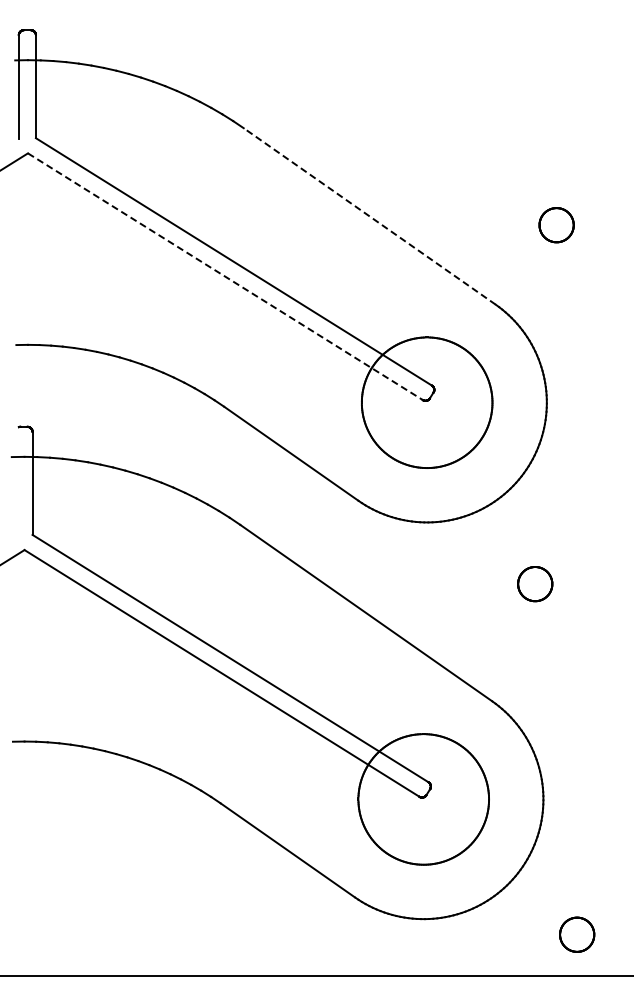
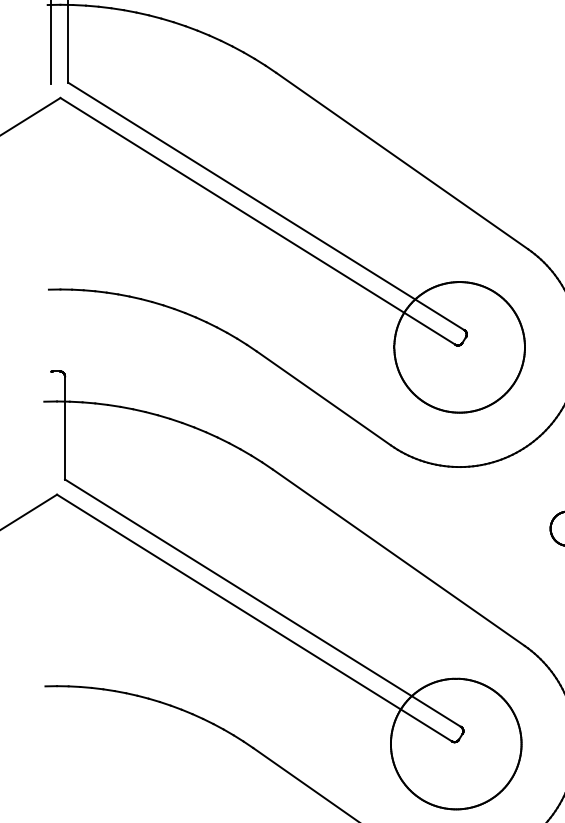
line: (369, 216) -> (402, 161), dashed -> solid
line: (225, 276) -> (258, 221), dashed -> solid

